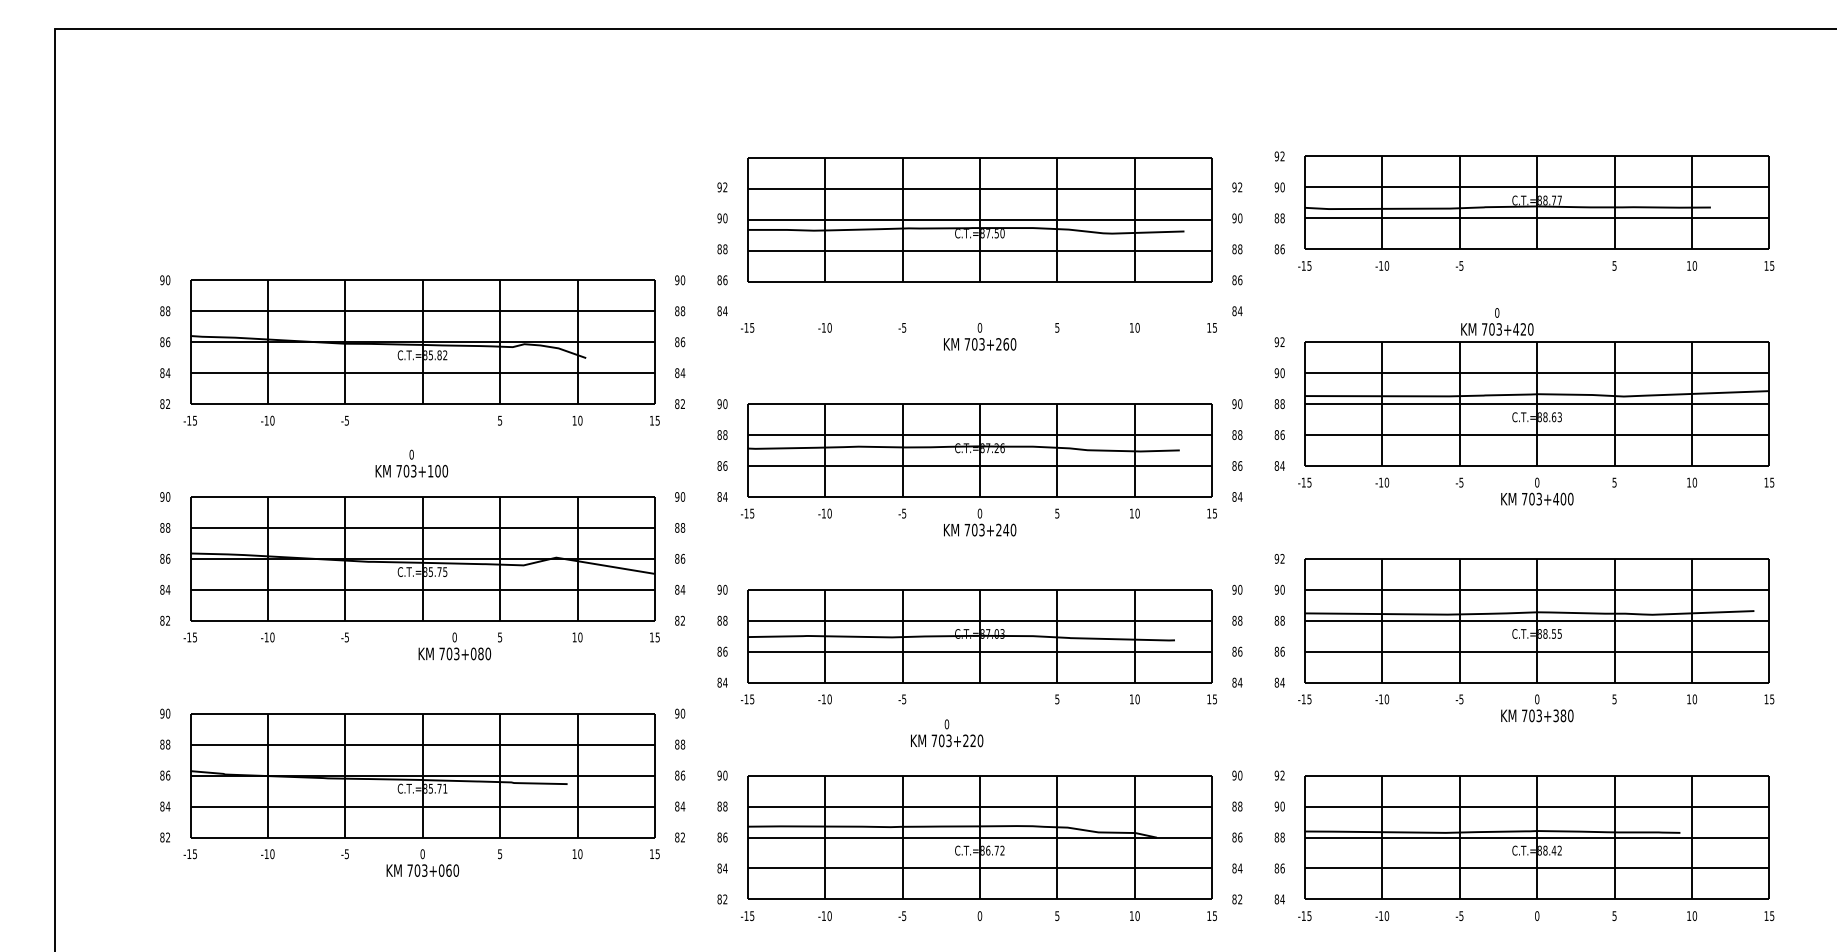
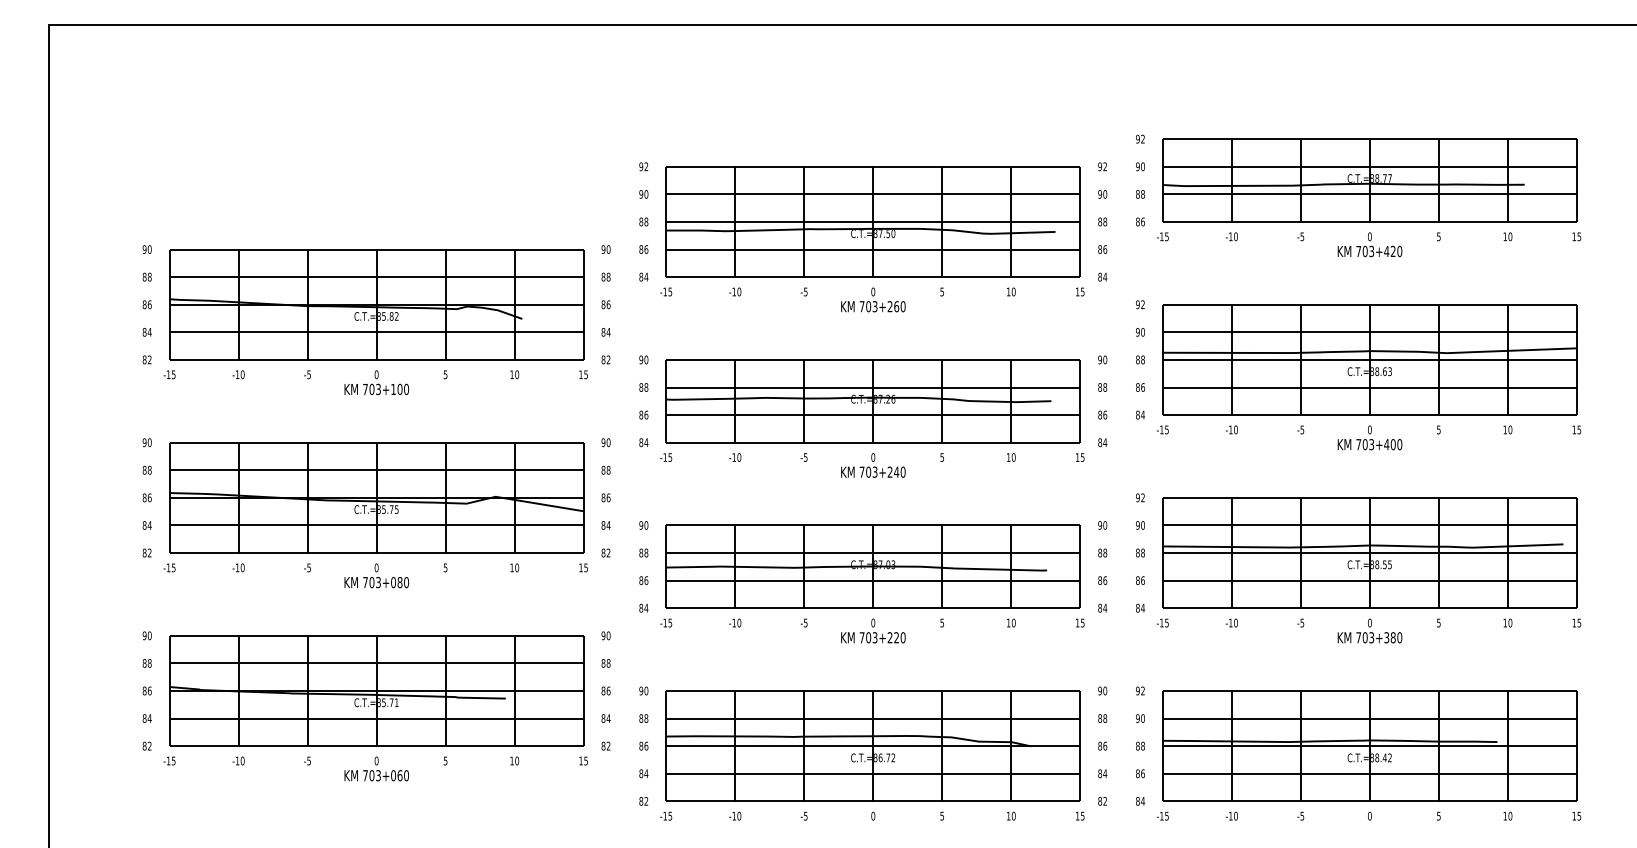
part: (979, 219) -> (872, 221), moved
text: (1497, 321) -> (1370, 244), moved
text: (411, 463) -> (376, 382), moved
text: (454, 646) -> (376, 575), moved
text: (947, 733) -> (873, 631), moved

